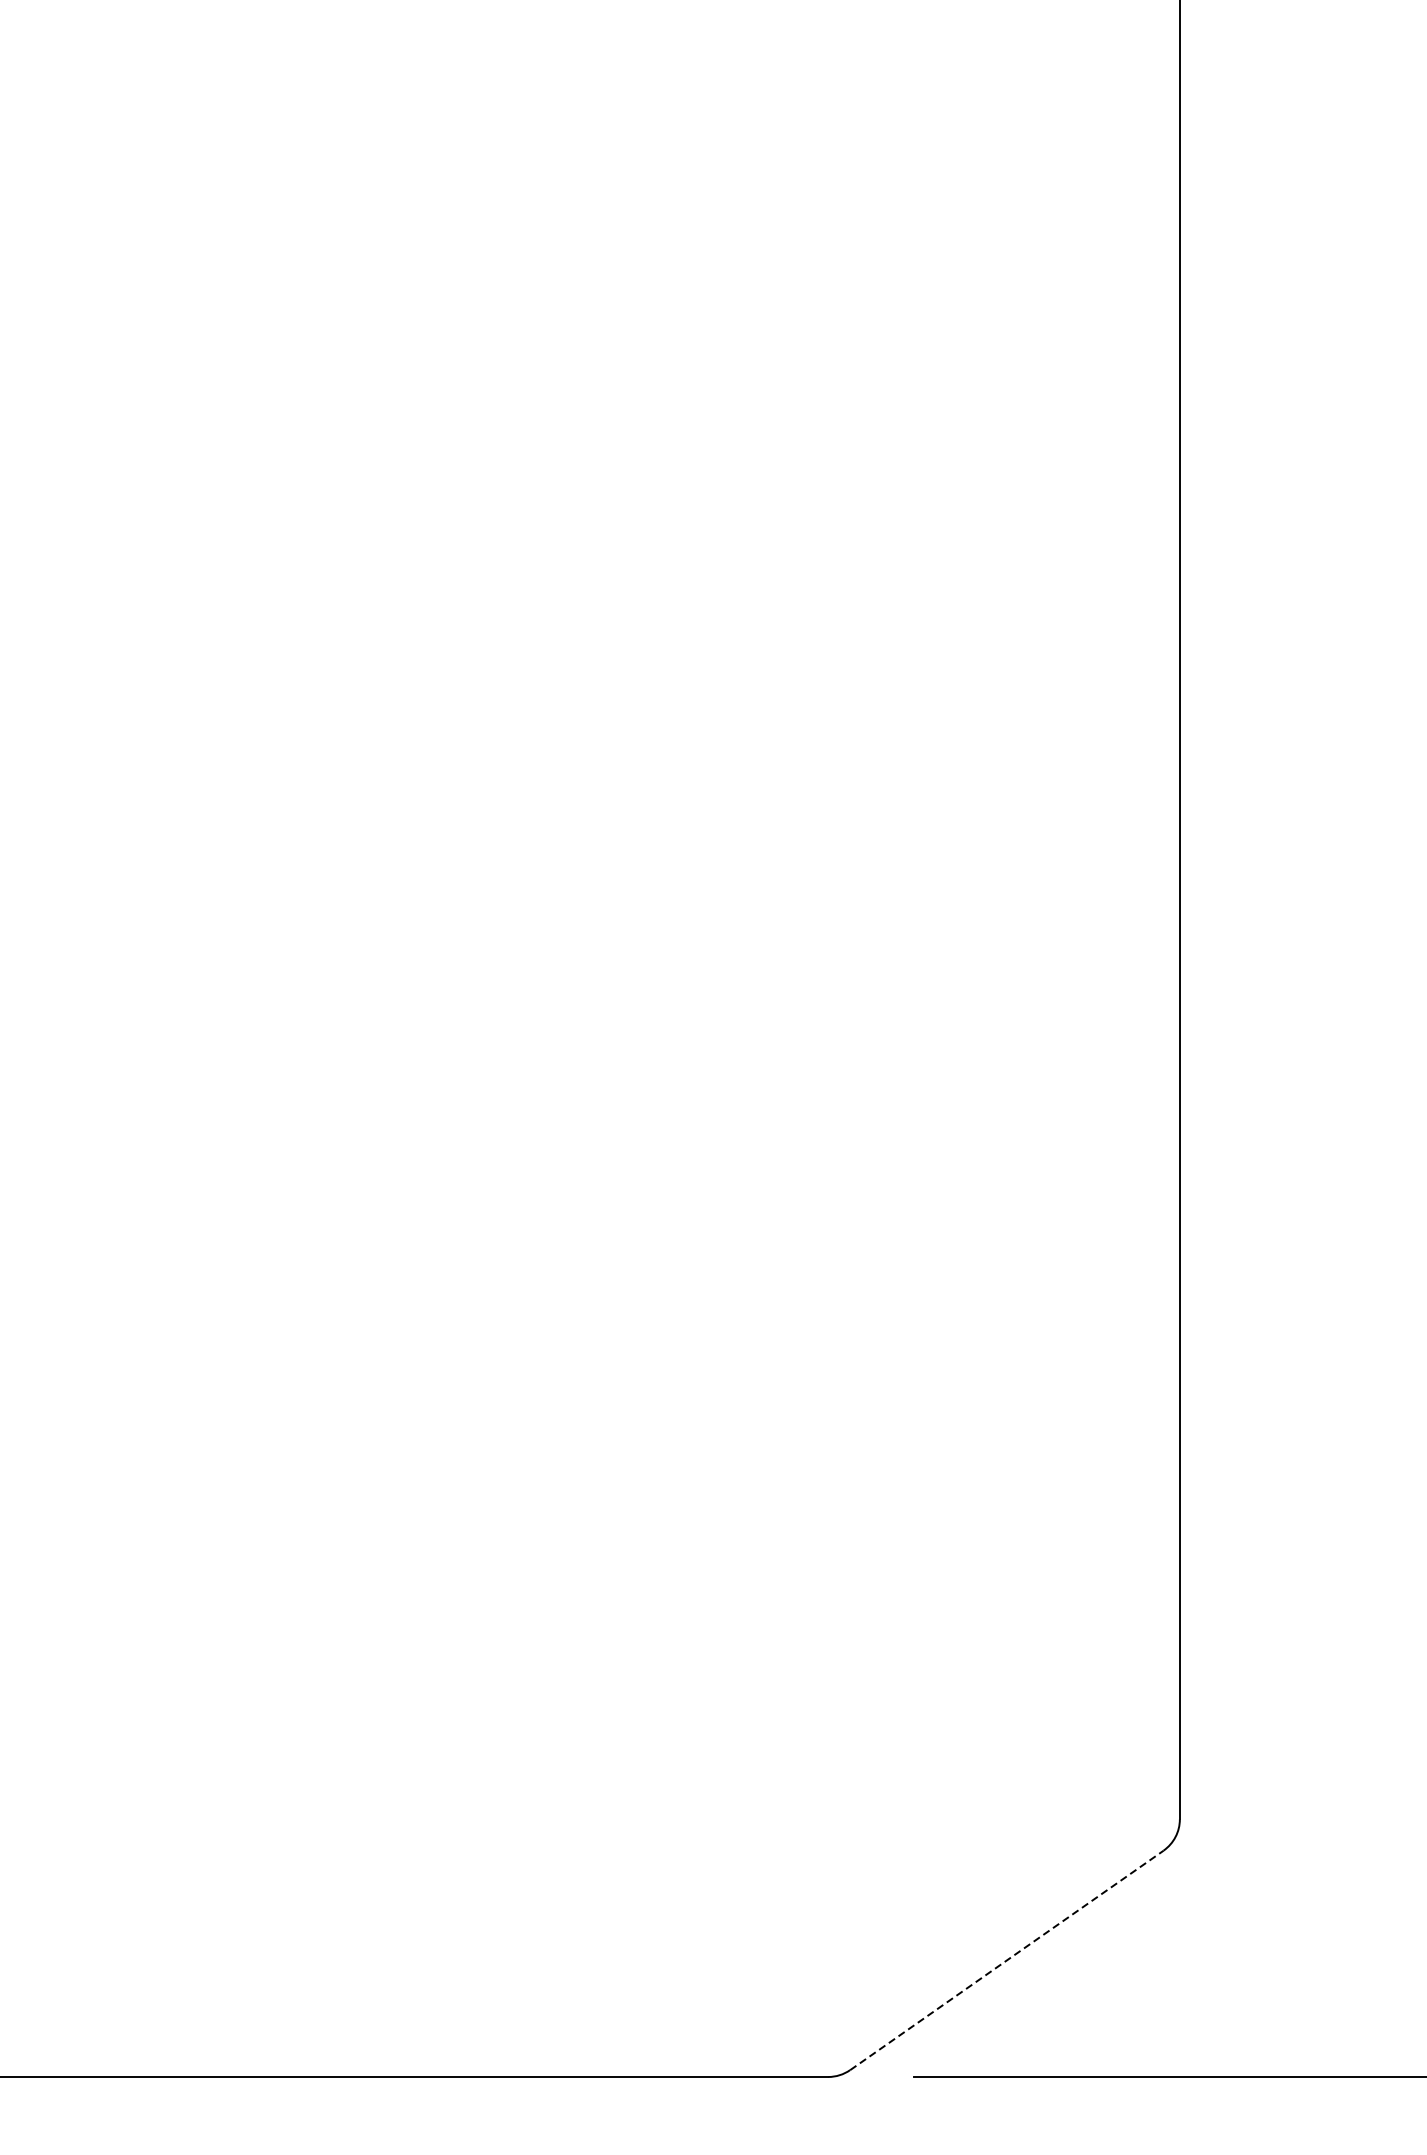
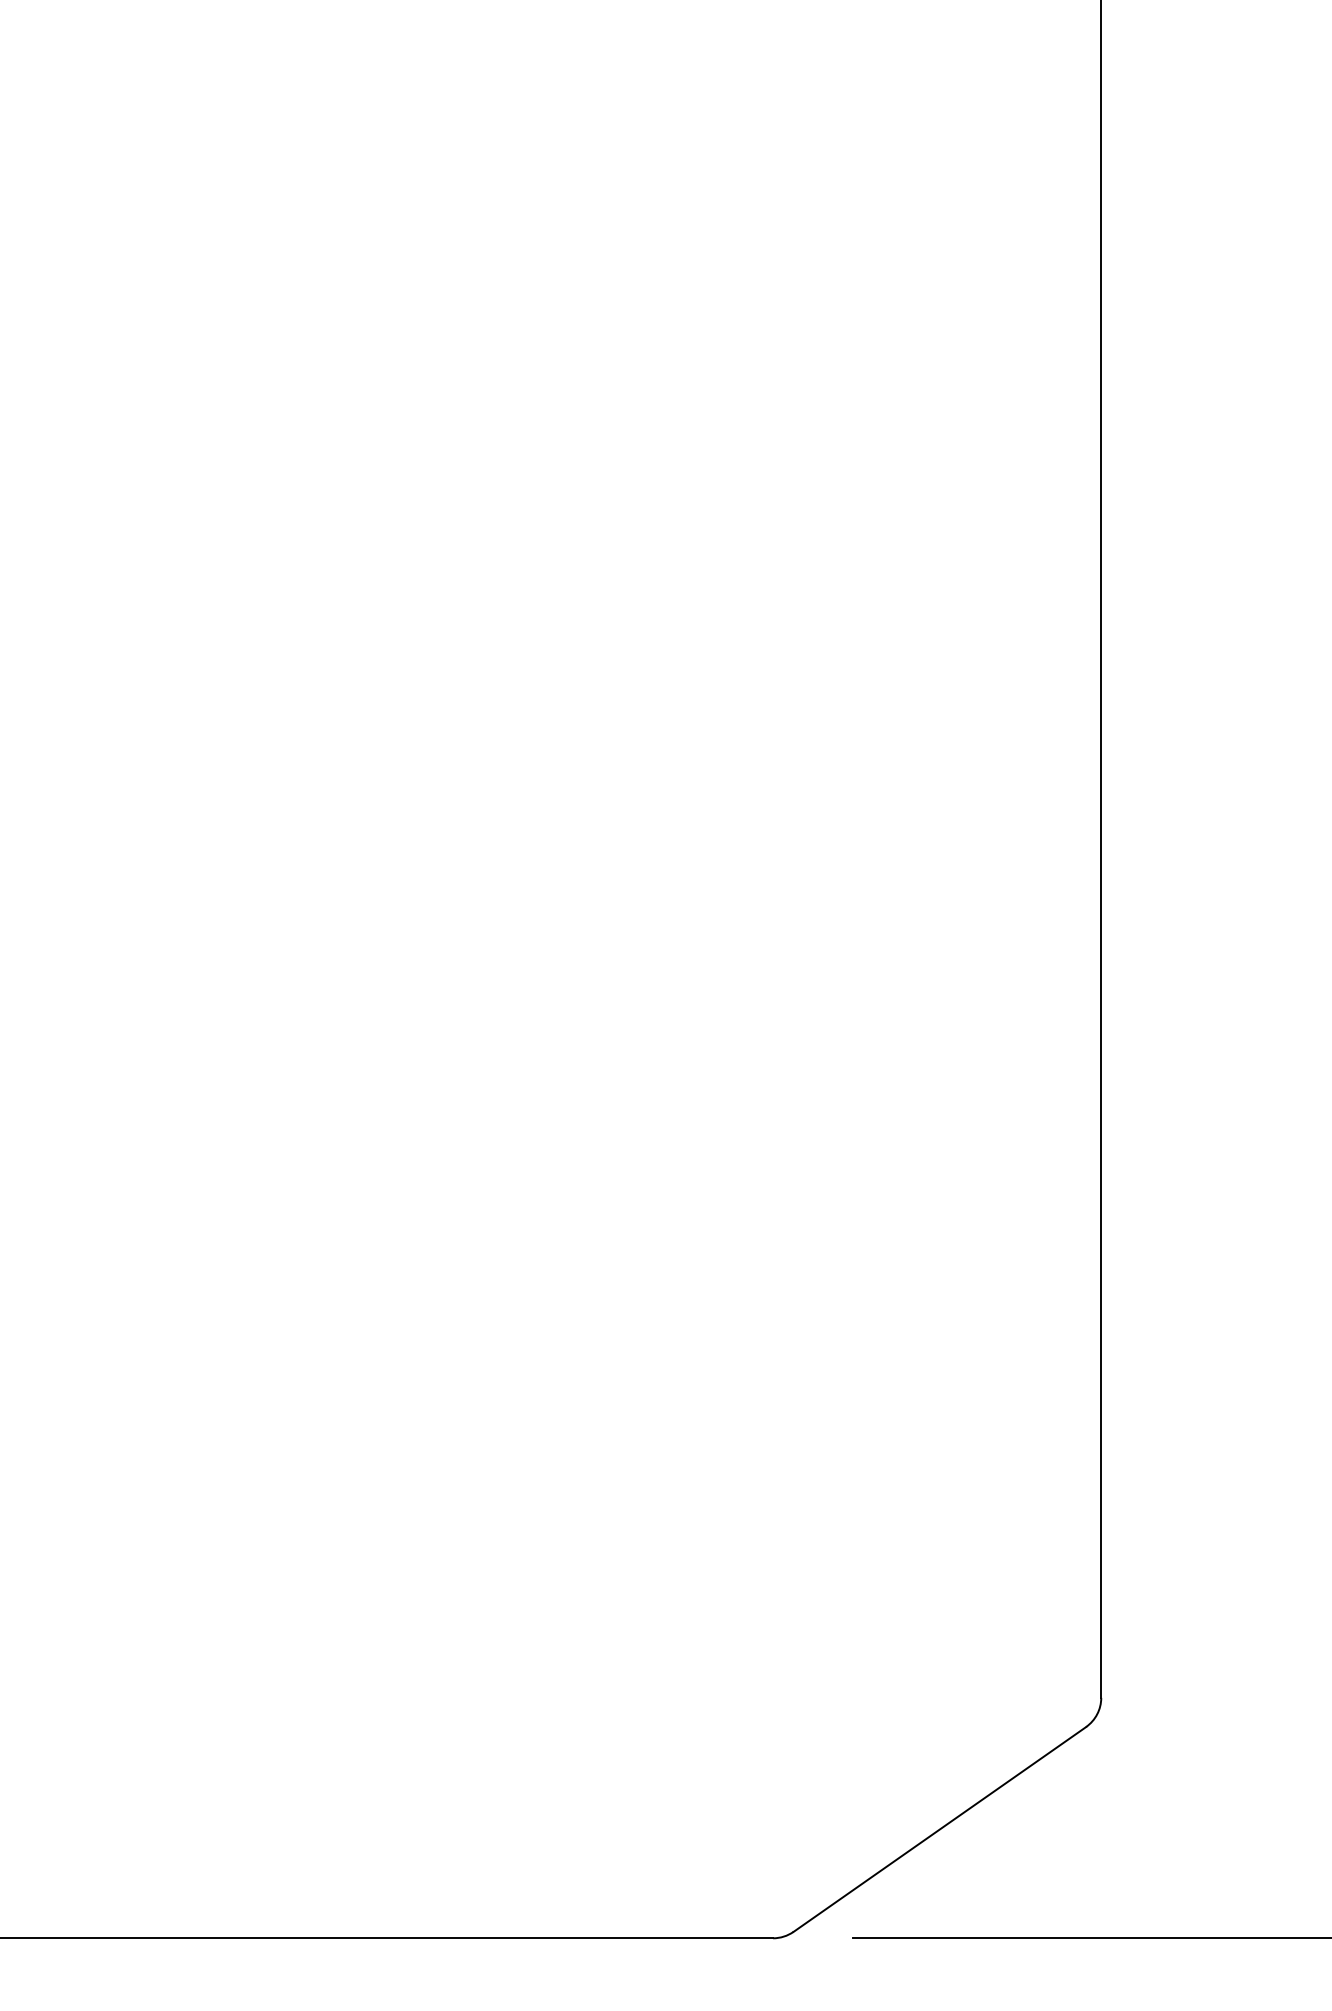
line: (1006, 1960) -> (939, 1829), dashed -> solid

